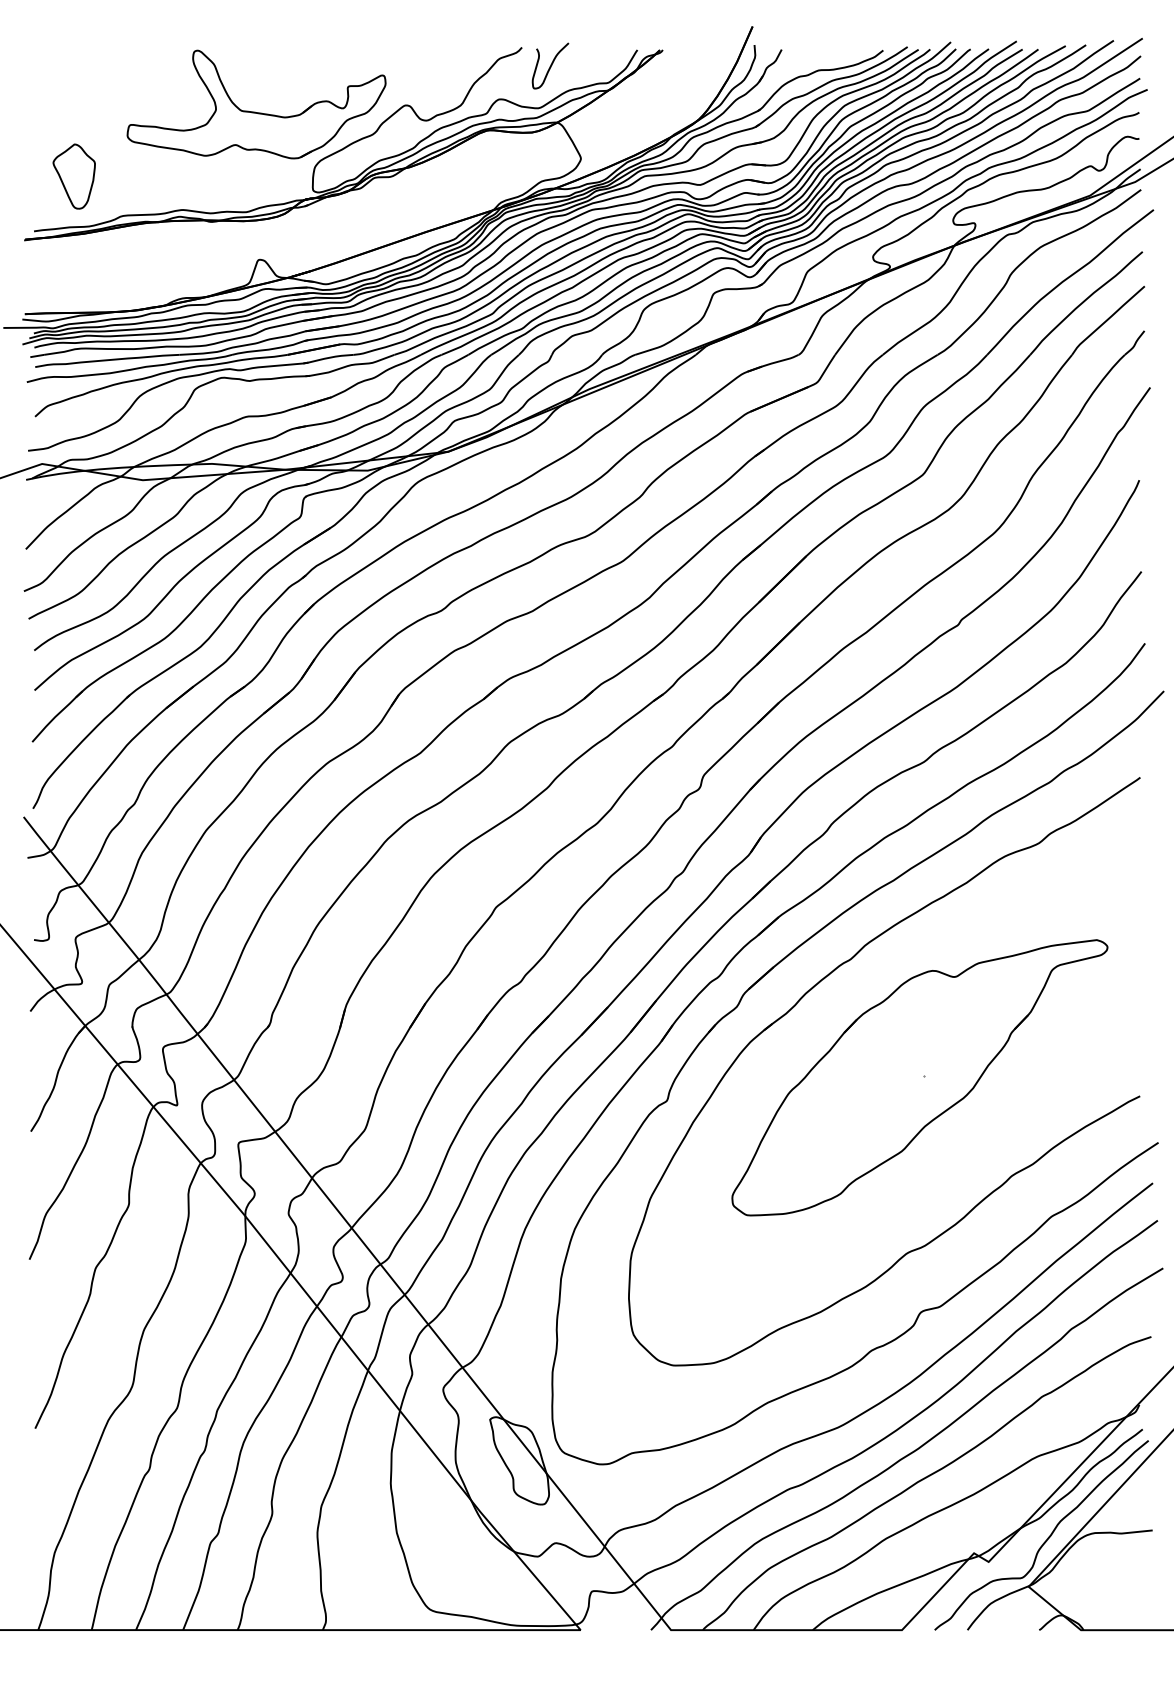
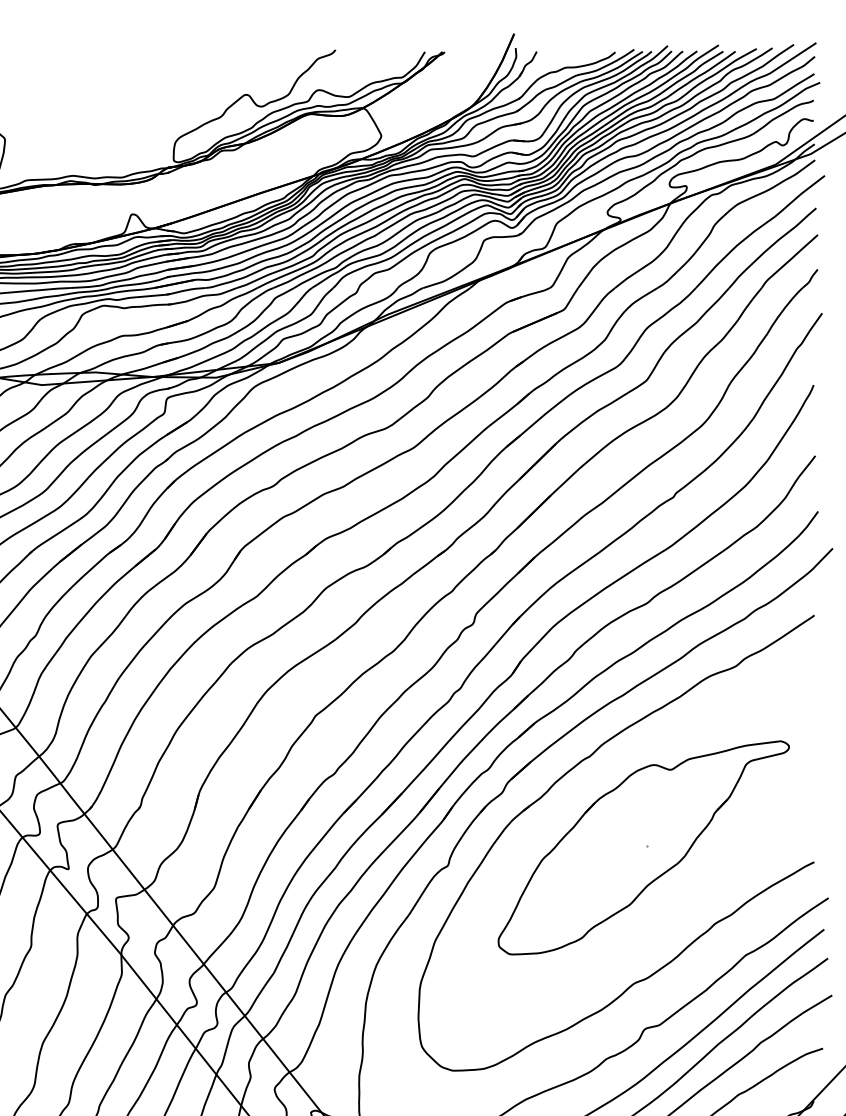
curve: (550, 65) -> (357, 63), removed
part: (255, 111) -> (129, 99), removed

